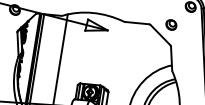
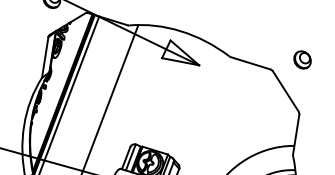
part: (171, 24) -> (302, 59), moved

